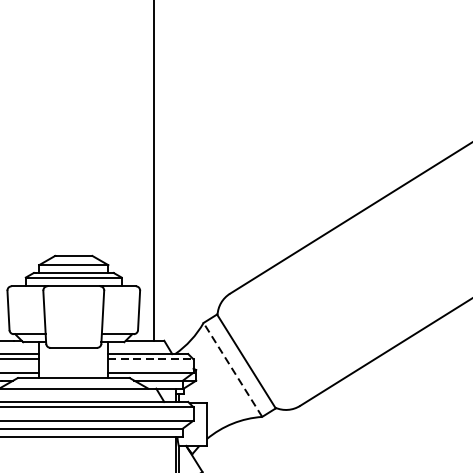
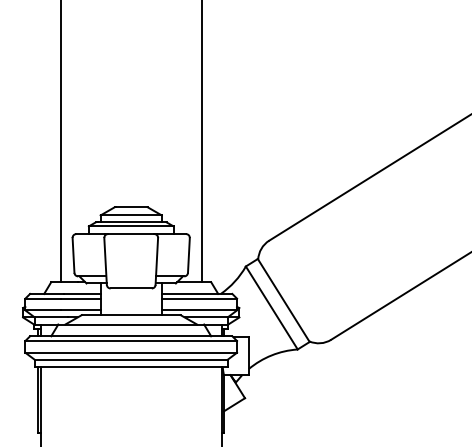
line: (151, 359) -> (199, 298), dashed -> solid
line: (232, 369) -> (271, 307), dashed -> solid

